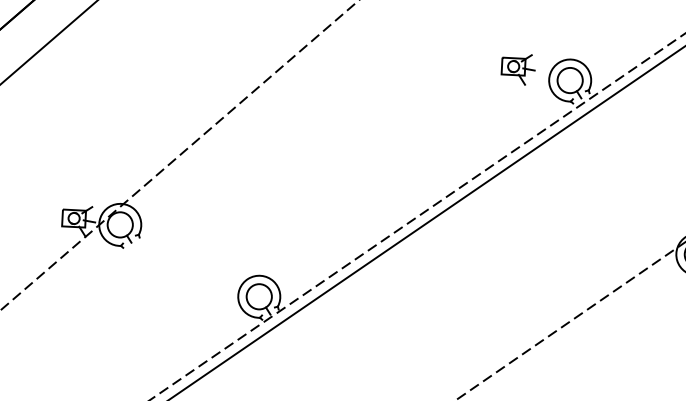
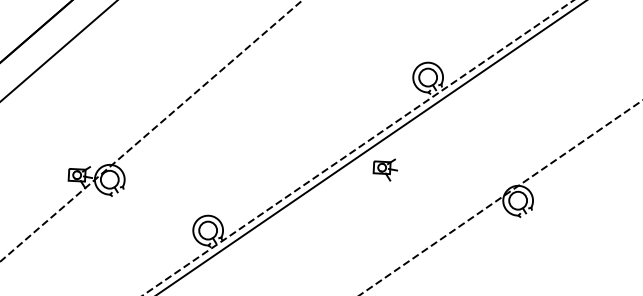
part: (516, 69) -> (384, 169), moved

